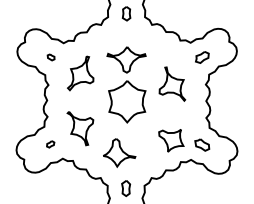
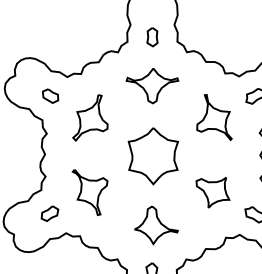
part: (50, 57) -> (49, 96), size x1.67
part: (126, 59) -> (152, 85), moved
part: (172, 83) -> (214, 116), moved
part: (171, 140) -> (213, 192), moved
part: (50, 144) -> (49, 214), size x1.67
part: (119, 152) -> (156, 224), moved

